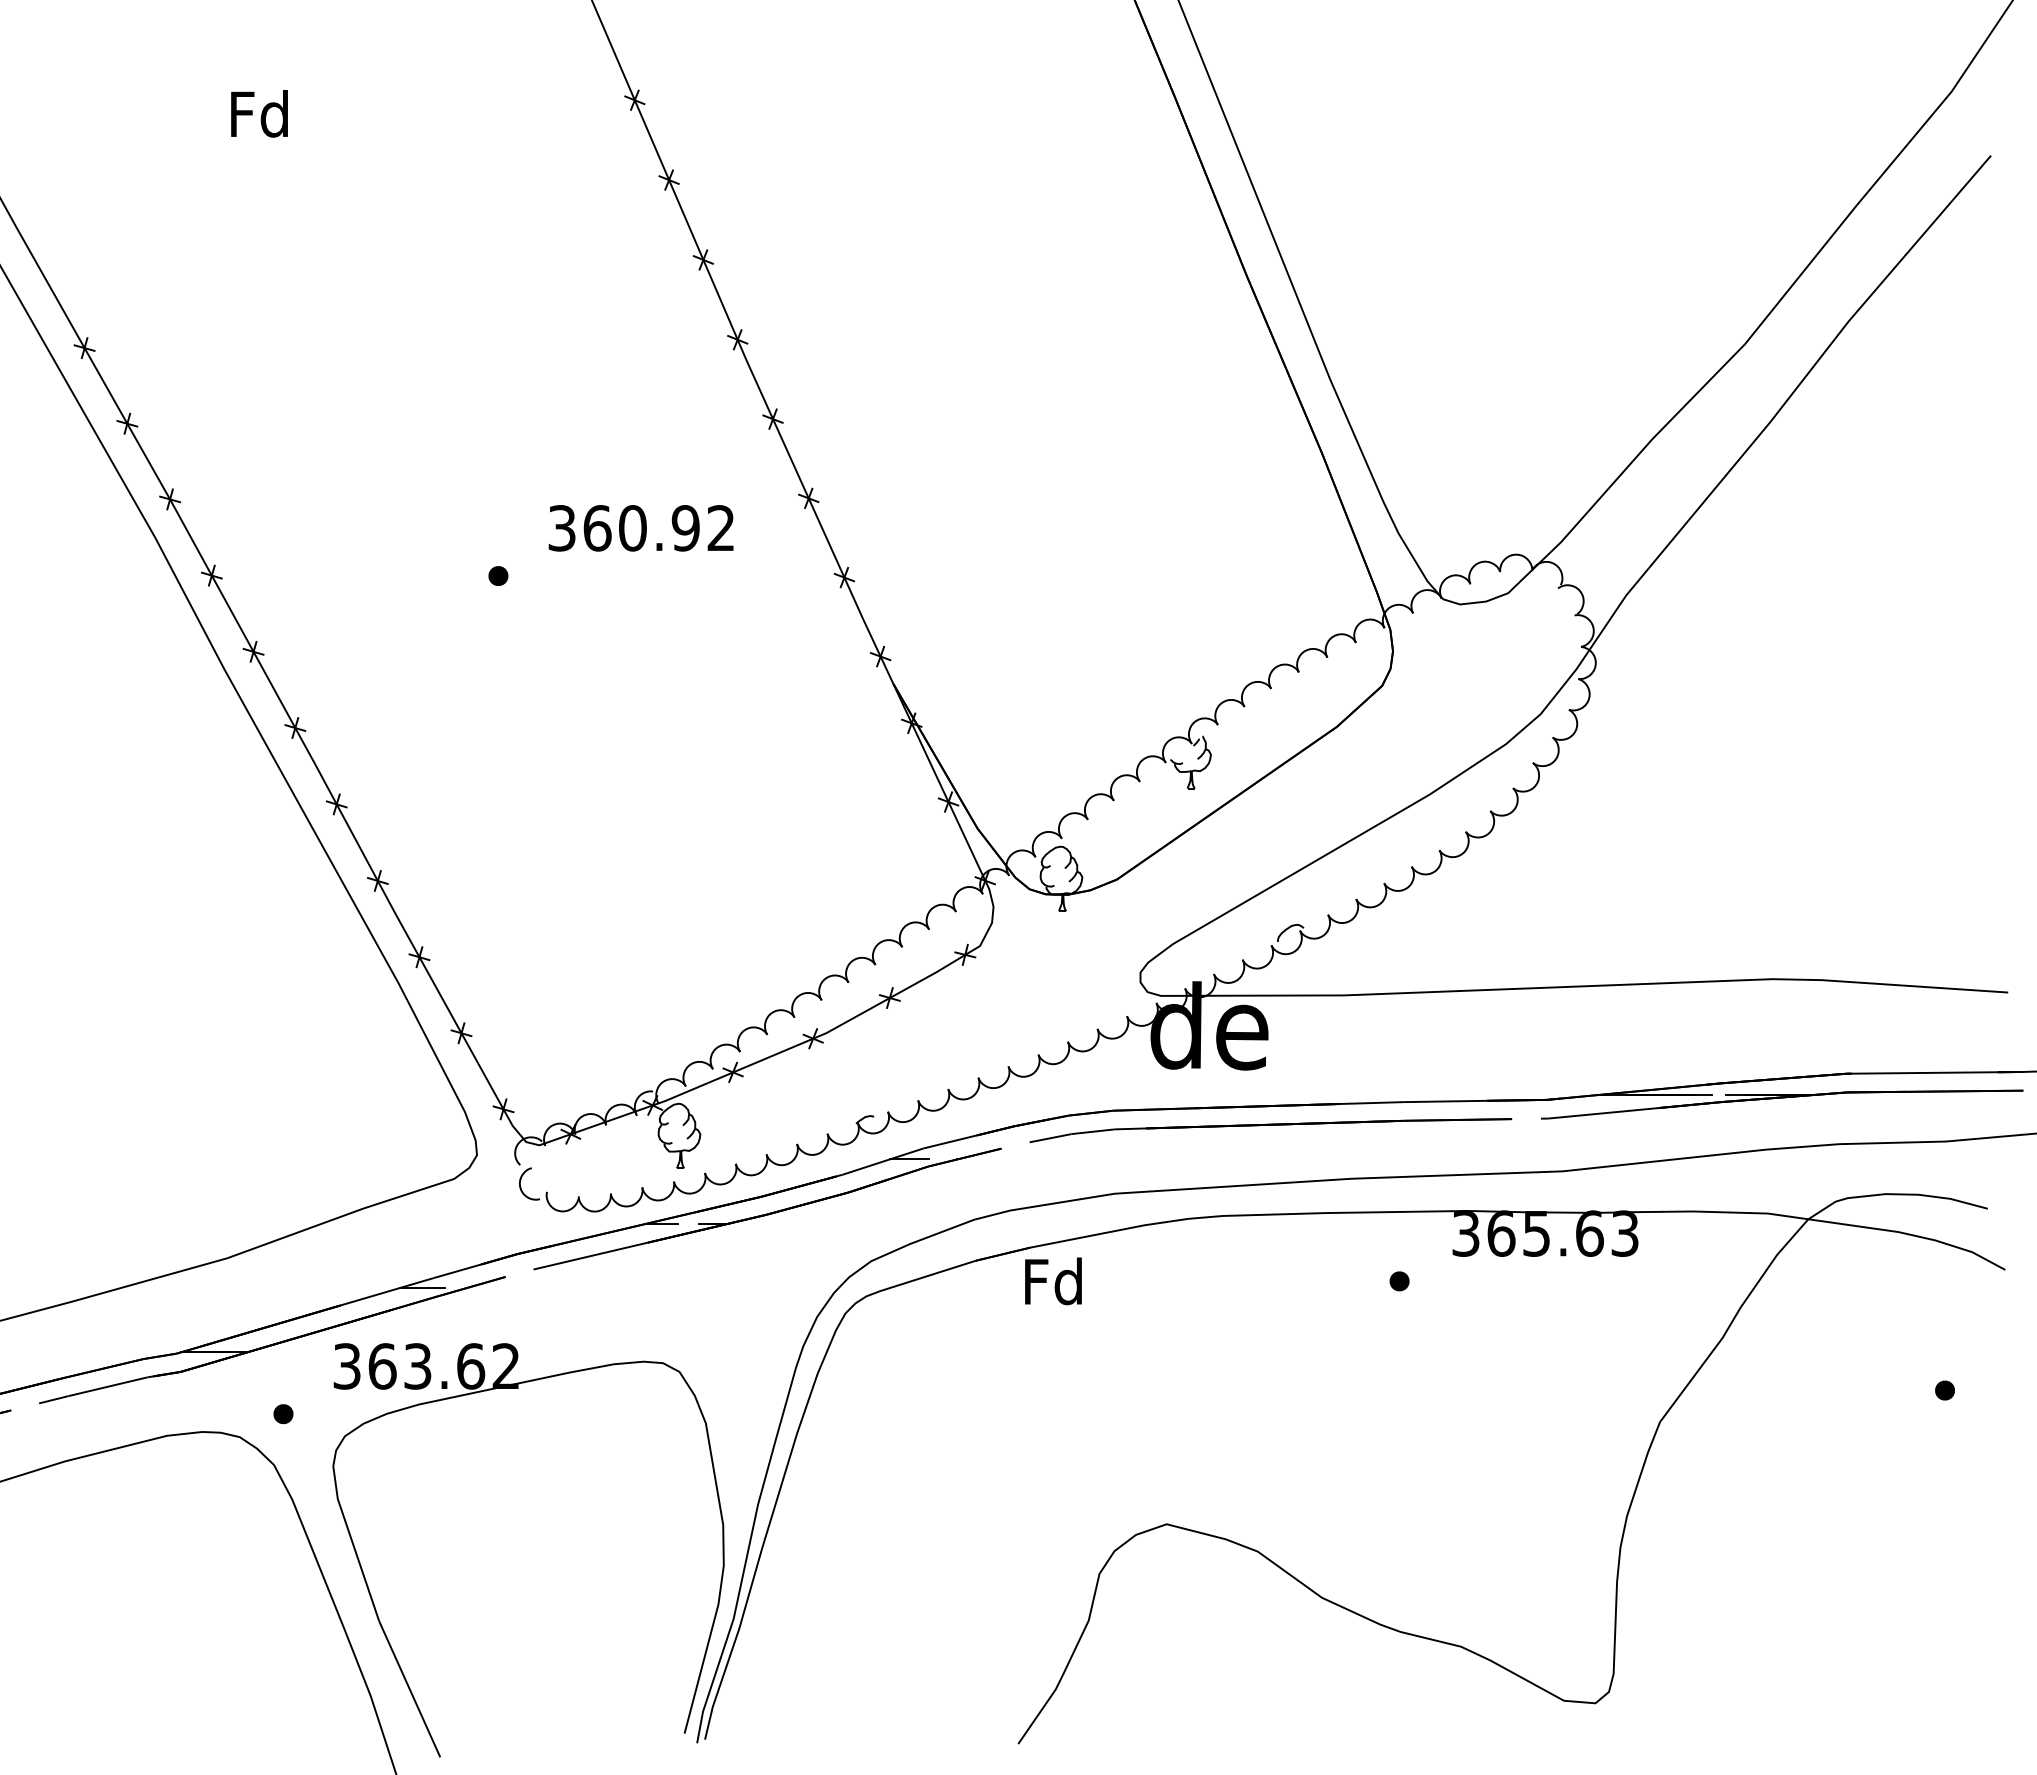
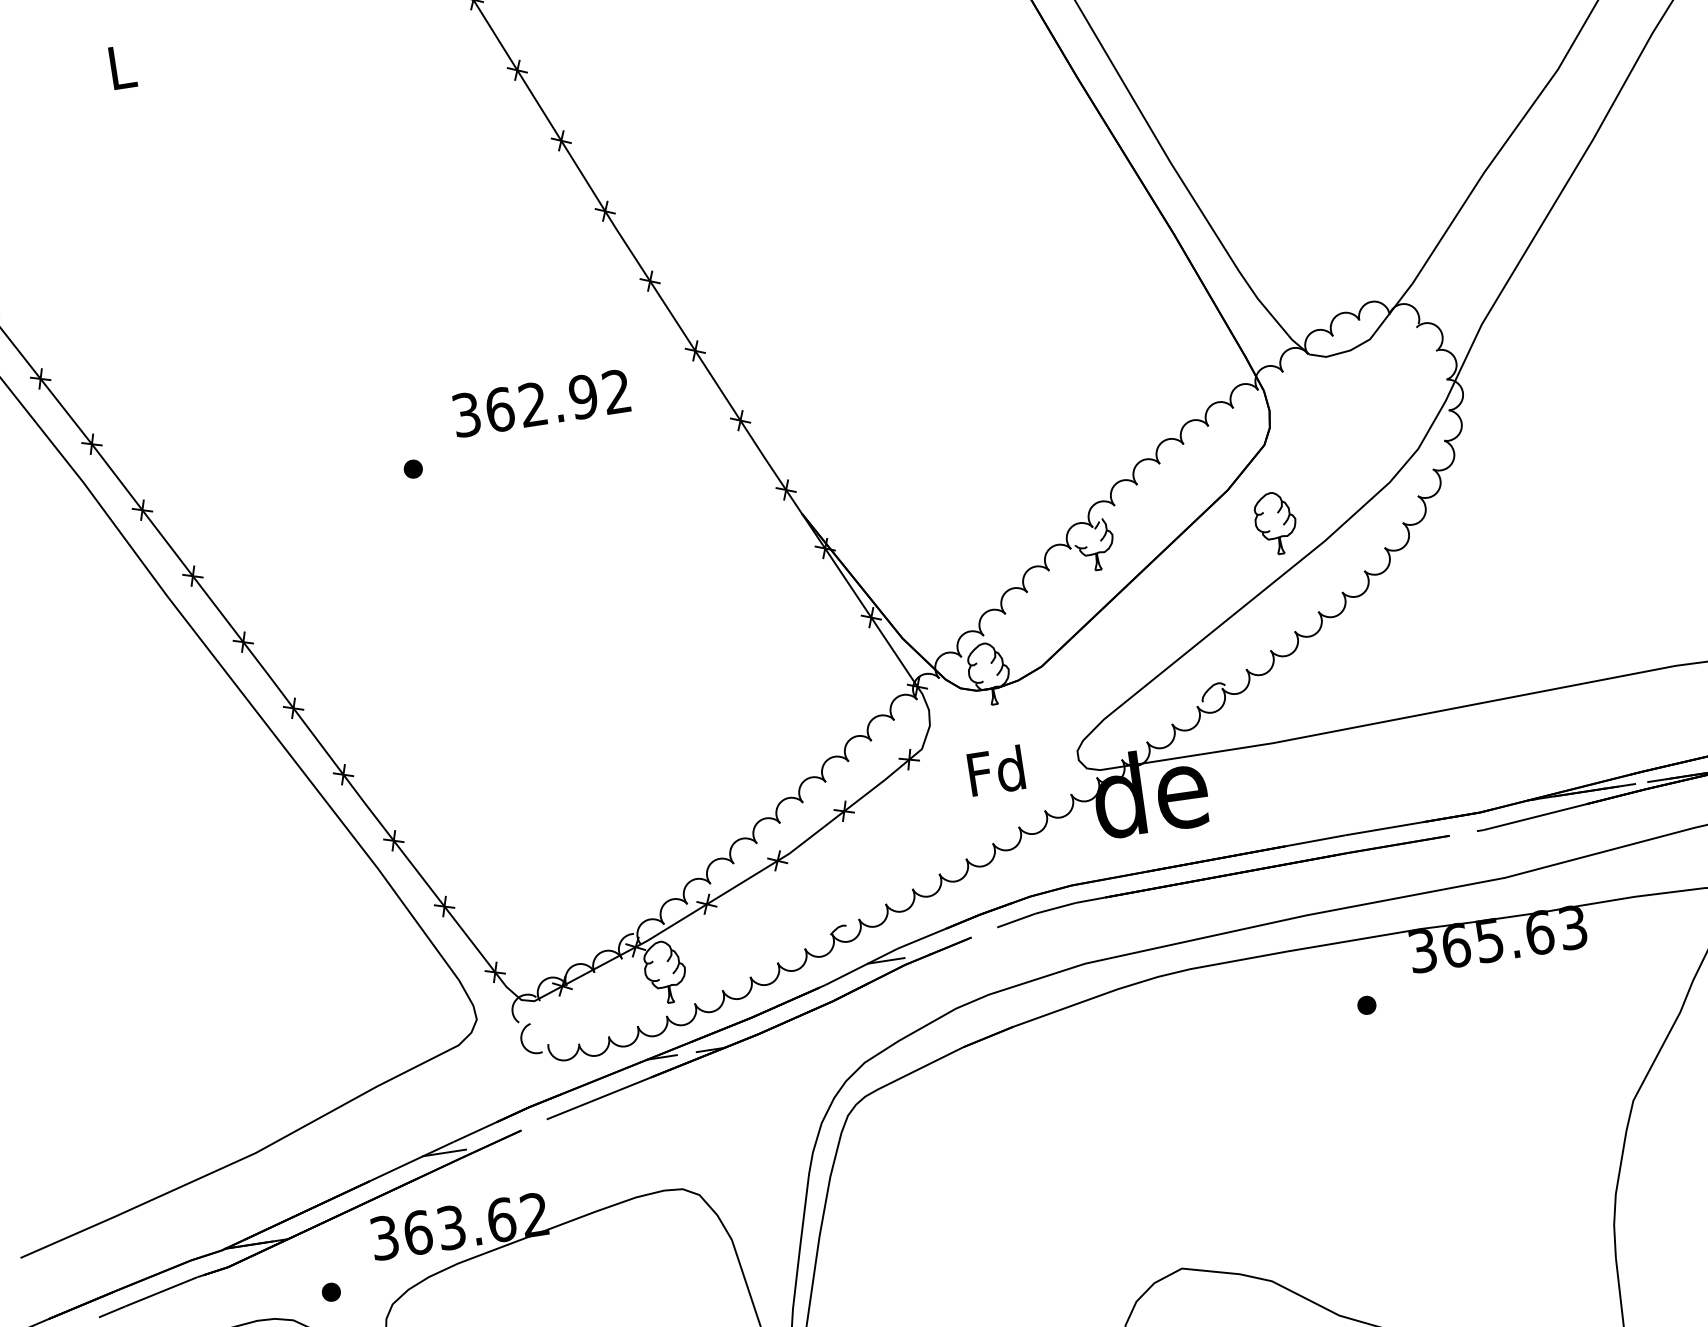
text: (259, 113) -> (120, 66), Fd -> L
text: (632, 528) -> (533, 404), 360.92 -> 362.92
part: (1381, 768) -> (1275, 523), added
text: (1053, 1281) -> (996, 771), moved

